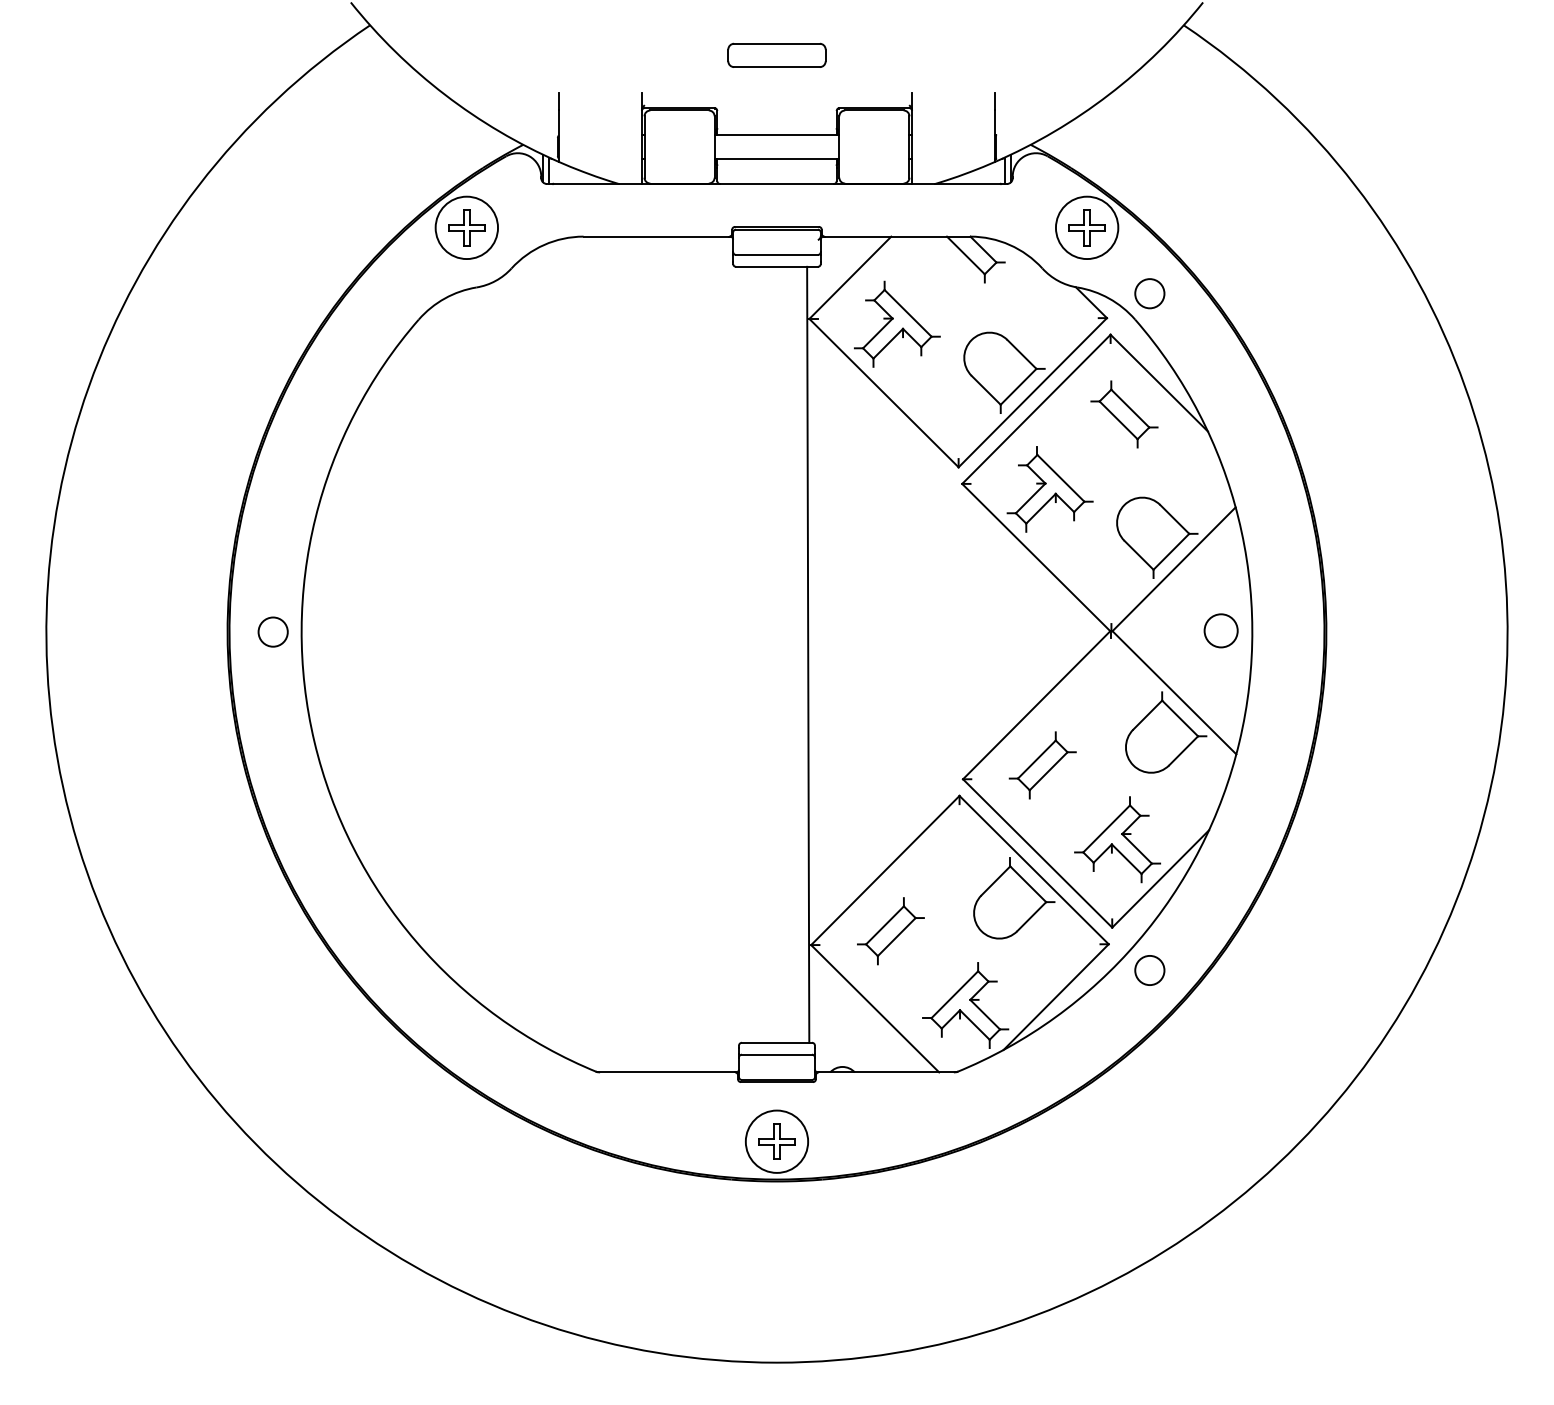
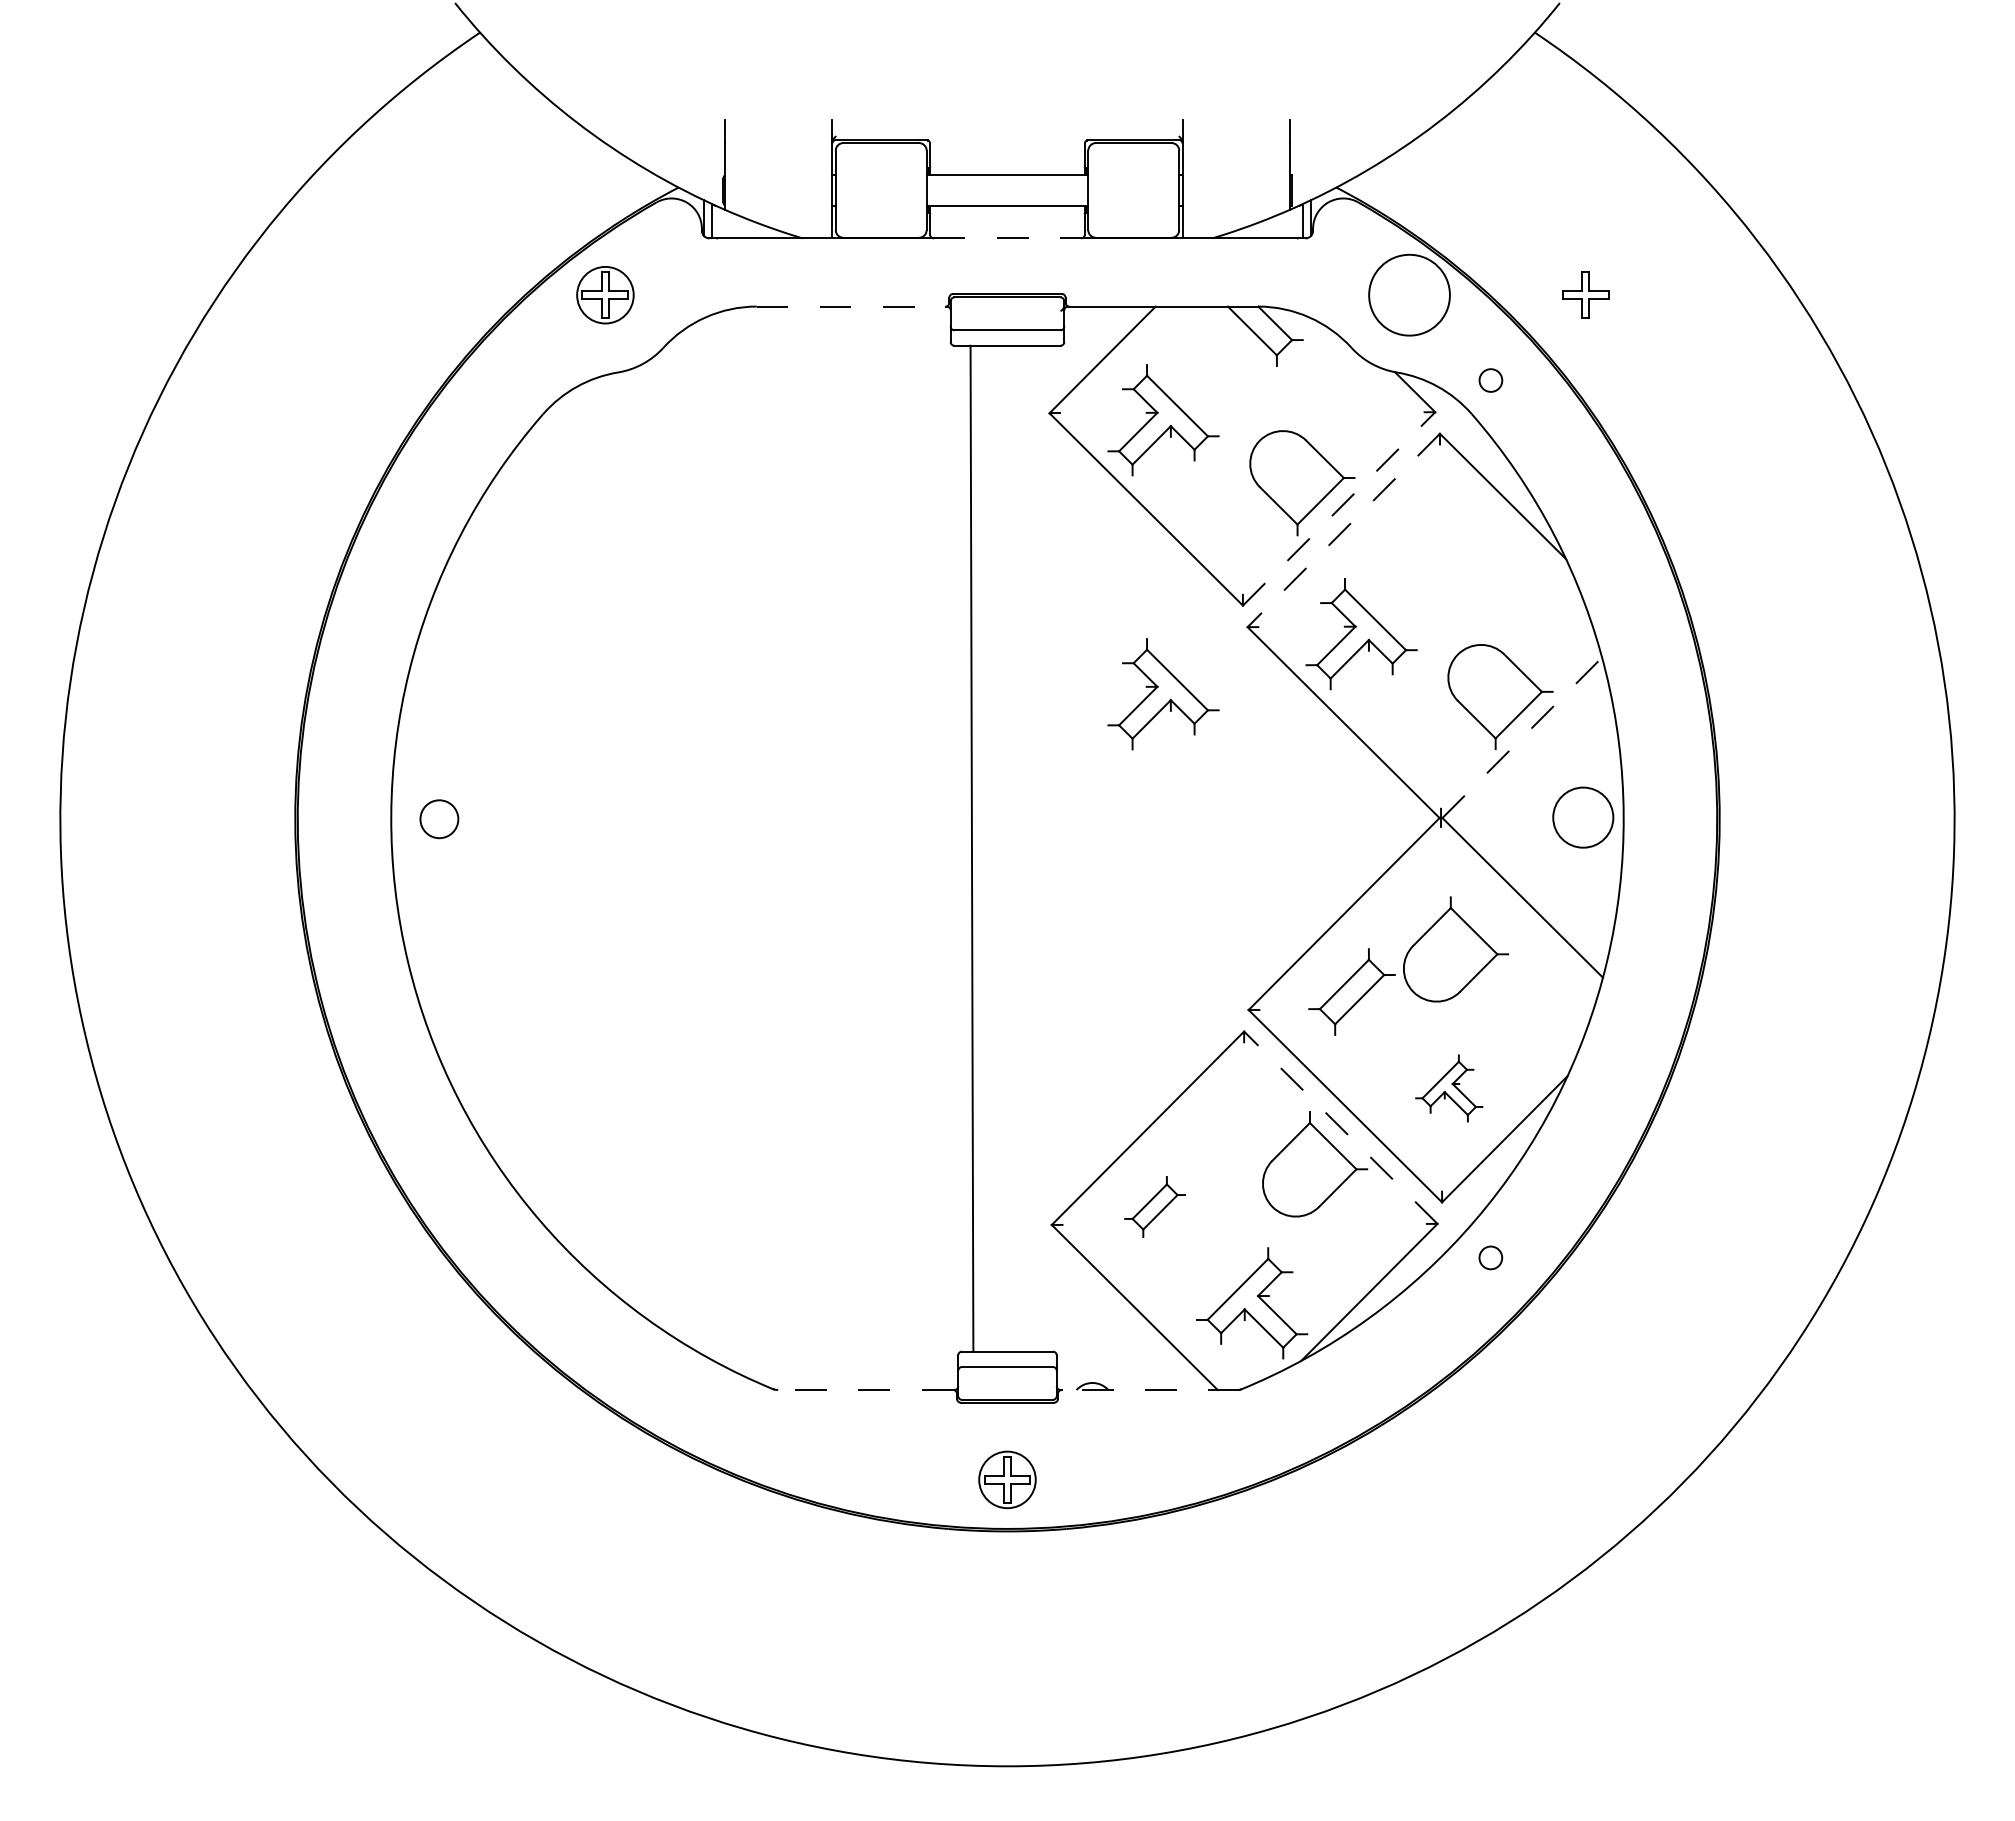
part: (777, 55) -> (1007, 71), removed
line: (777, 184) -> (1007, 238), solid -> dashed
circle: (466, 227) -> (605, 294), size x0.7
part: (1087, 227) -> (1585, 294), moved
line: (656, 236) -> (851, 306), solid -> dashed
circle: (1149, 293) -> (1490, 380), size x0.6
line: (1033, 392) -> (1339, 508), solid -> dashed
line: (1036, 409) -> (1343, 530), solid -> dashed
part: (1124, 413) -> (1457, 536), removed
part: (897, 535) -> (1163, 694), added
line: (1174, 569) -> (1522, 737), solid -> dashed
circle: (1220, 630) -> (1582, 817), size x1.4
circle: (273, 632) -> (439, 819), moved
line: (807, 654) -> (971, 848), moved
part: (1165, 732) -> (1455, 949), moved
part: (1117, 839) -> (1449, 1088), size x0.6
line: (1033, 869) -> (1340, 1127), solid -> dashed
part: (890, 930) -> (1154, 1206), size x0.7
circle: (1149, 970) -> (1490, 1257), size x0.6
line: (666, 1072) -> (864, 1390), solid -> dashed
line: (887, 1072) -> (1150, 1390), solid -> dashed
circle: (777, 1141) -> (1007, 1479), size x0.7

